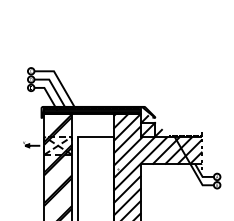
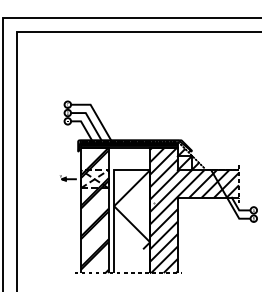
hatch: (154, 122) -> (191, 155), added
hatch: (95, 176) -> (132, 209), added

